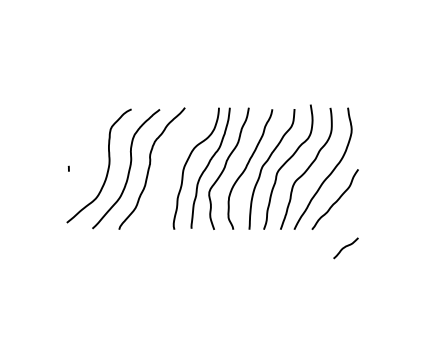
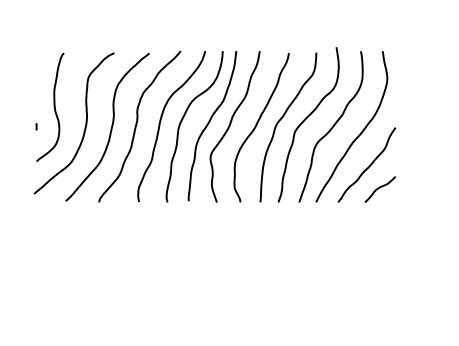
curve: (82, 153) -> (53, 107), added
curve: (169, 165) -> (161, 122), added
curve: (345, 247) -> (379, 188), moved

